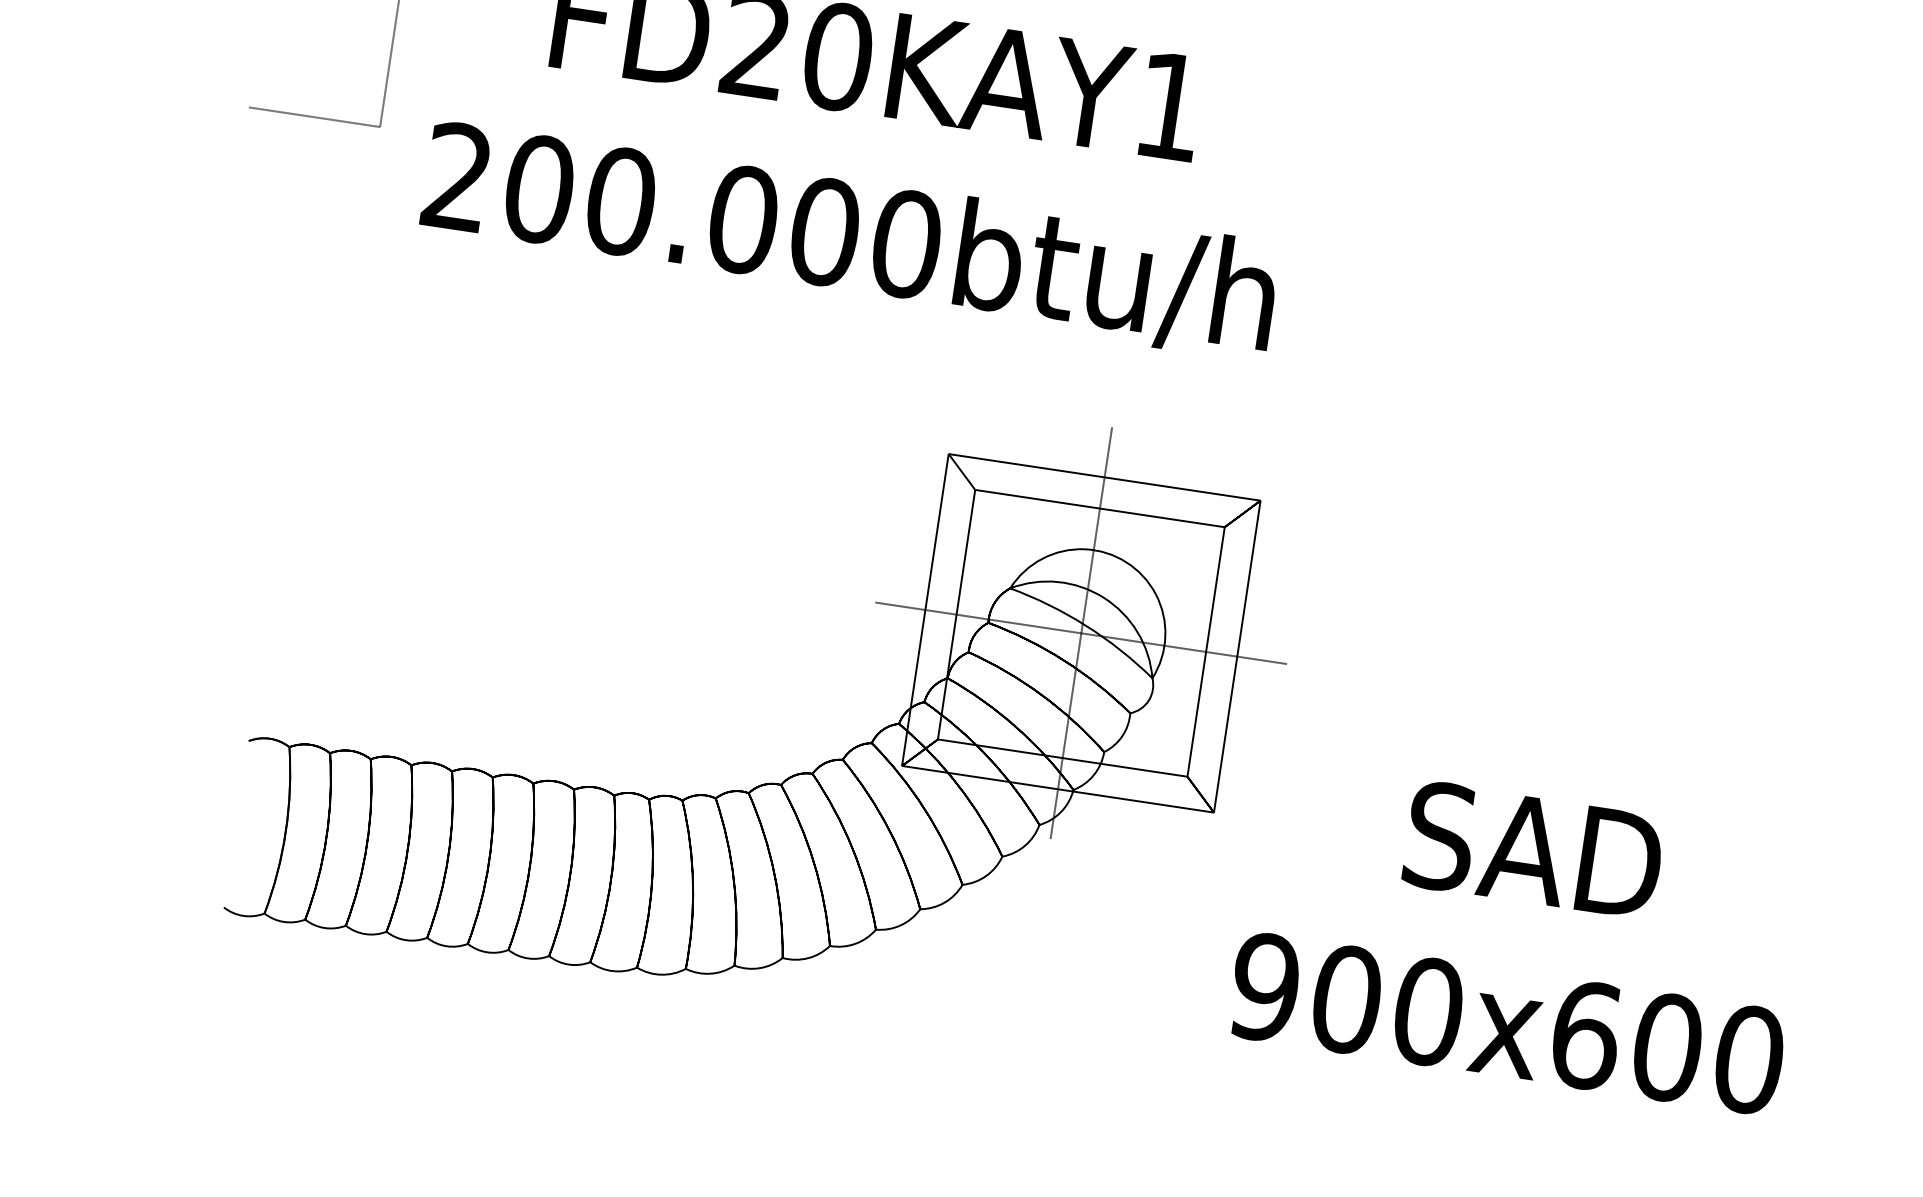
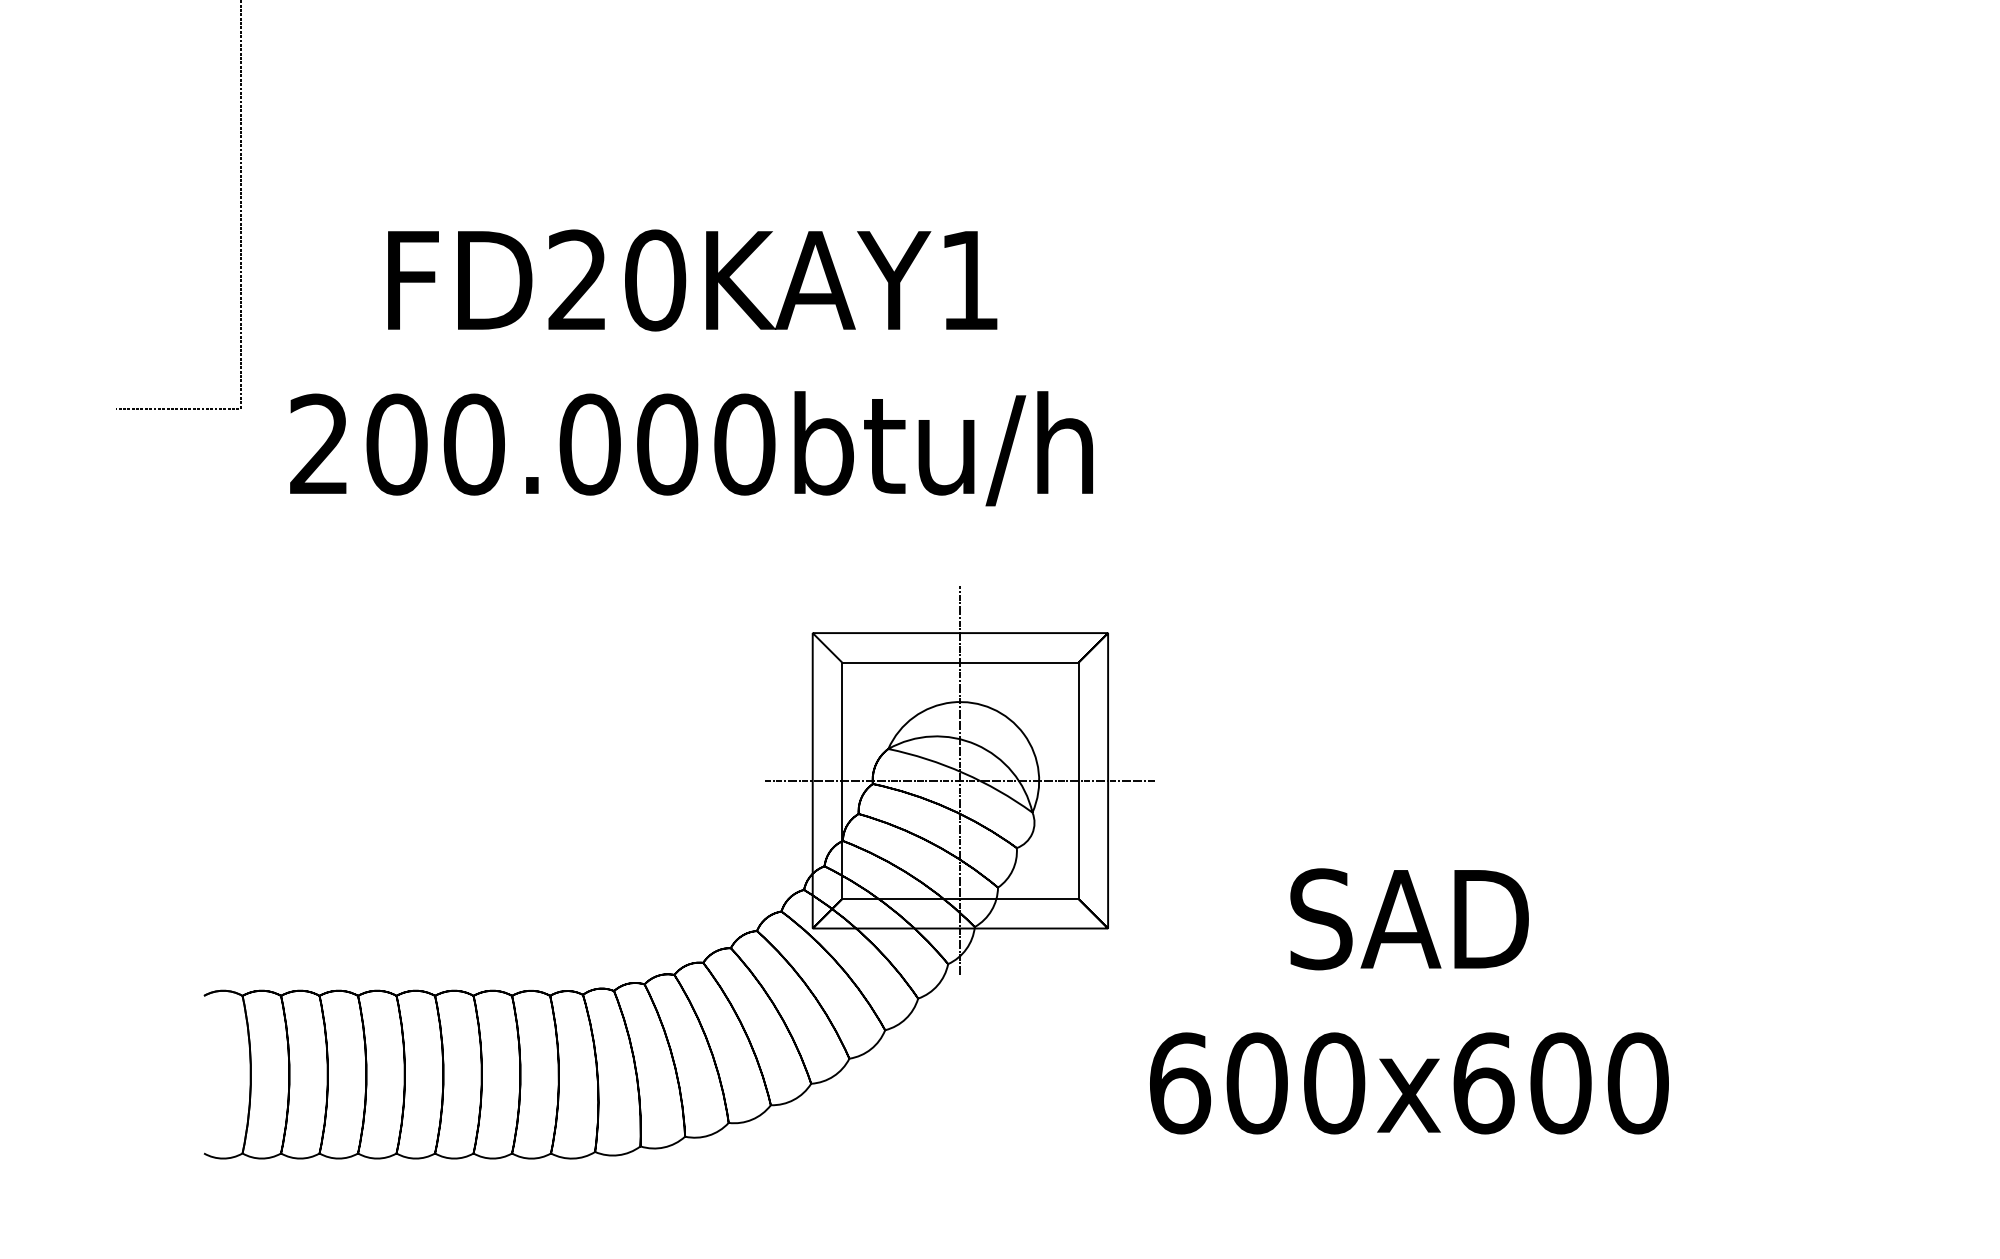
text: (1265, 987) -> (1180, 1083), 900x600 -> 600x600

